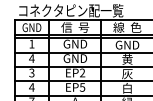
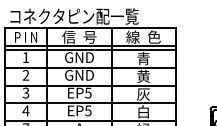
text: (31, 27) -> (25, 36), GND -> P I N
text: (127, 44) -> (143, 58), GND -> 青
text: (31, 57) -> (25, 74), 4 -> 2
text: (82, 72) -> (88, 92), EP2 -> EP5

